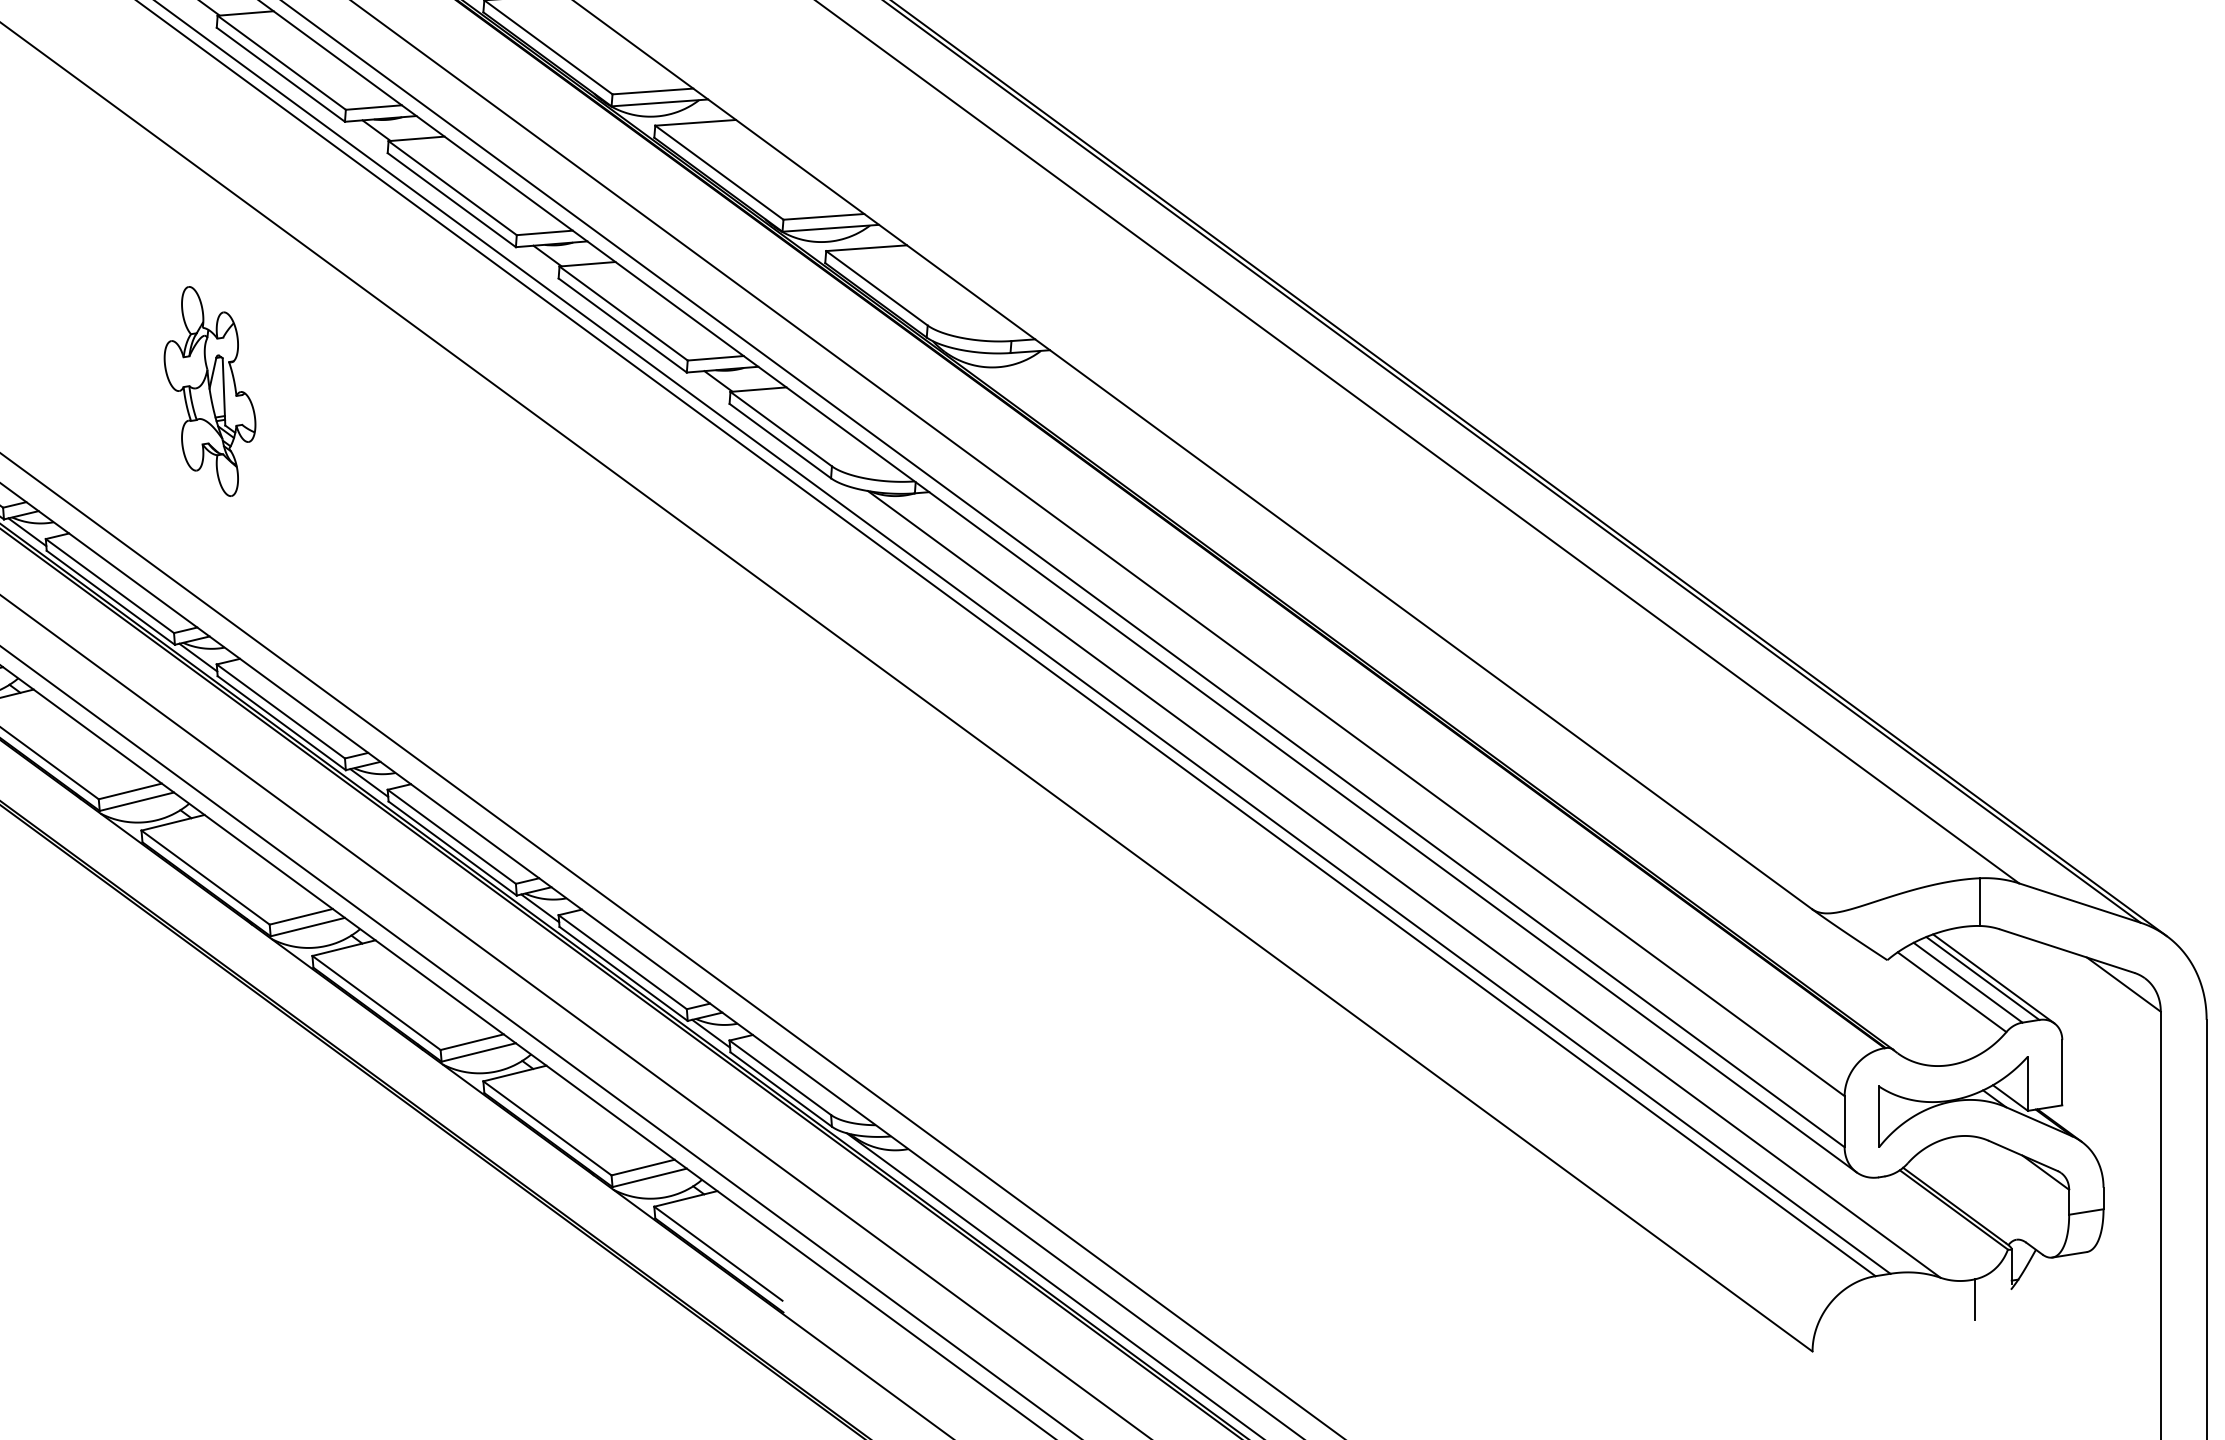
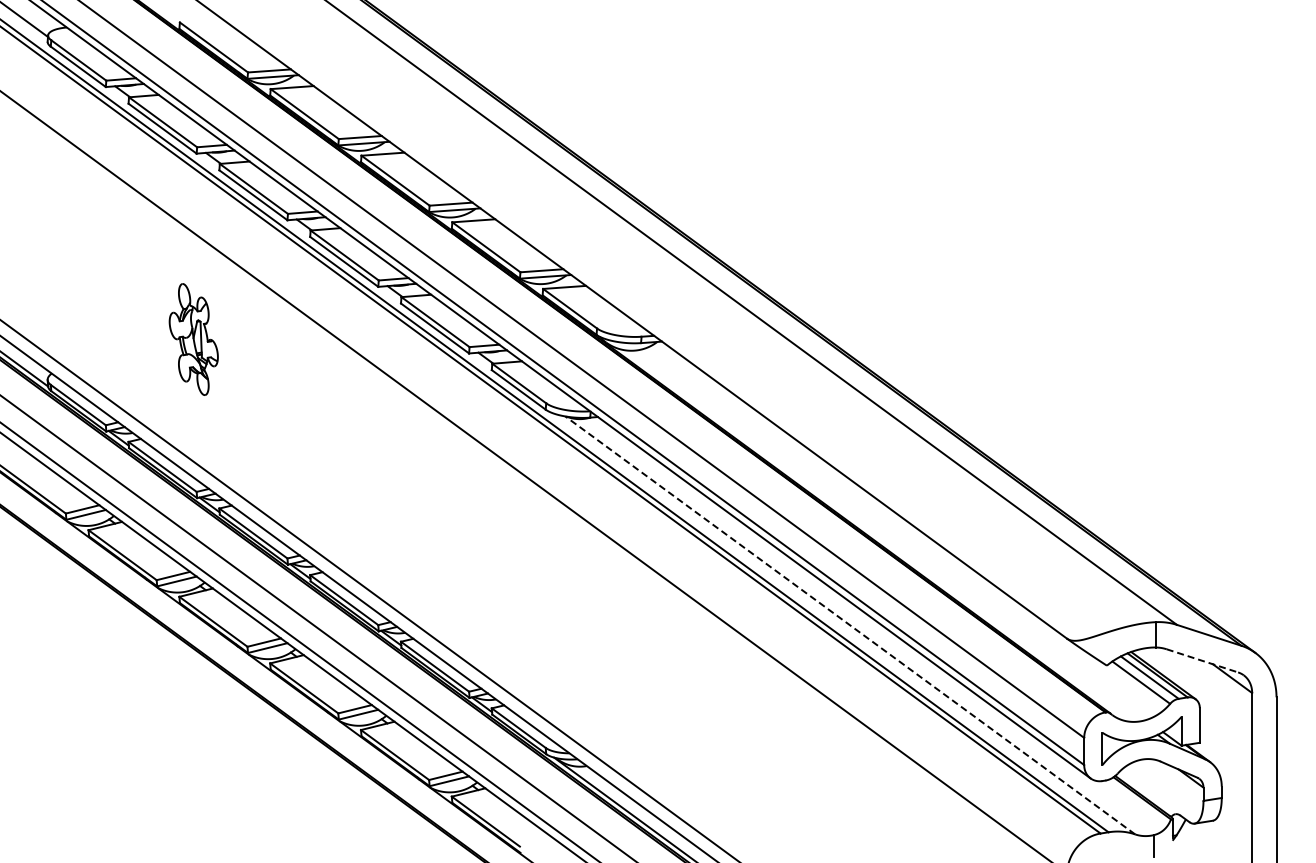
part: (209, 391) -> (193, 339), moved
line: (1402, 884) -> (849, 625), solid -> dashed
line: (2067, 950) -> (1202, 660), solid -> dashed

